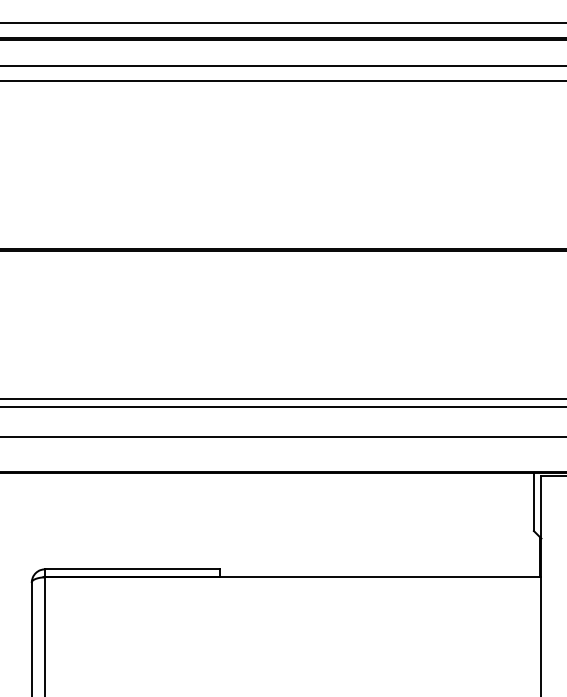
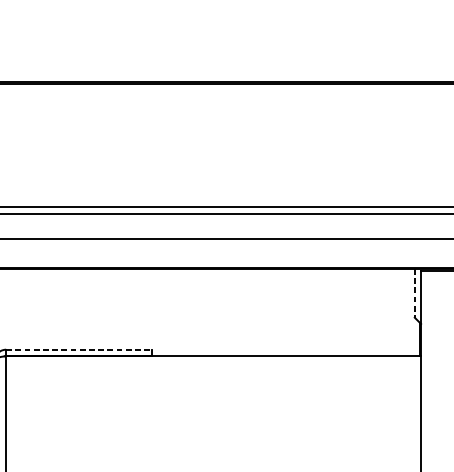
line: (533, 502) -> (414, 293), solid -> dashed
line: (133, 569) -> (80, 349), solid -> dashed

